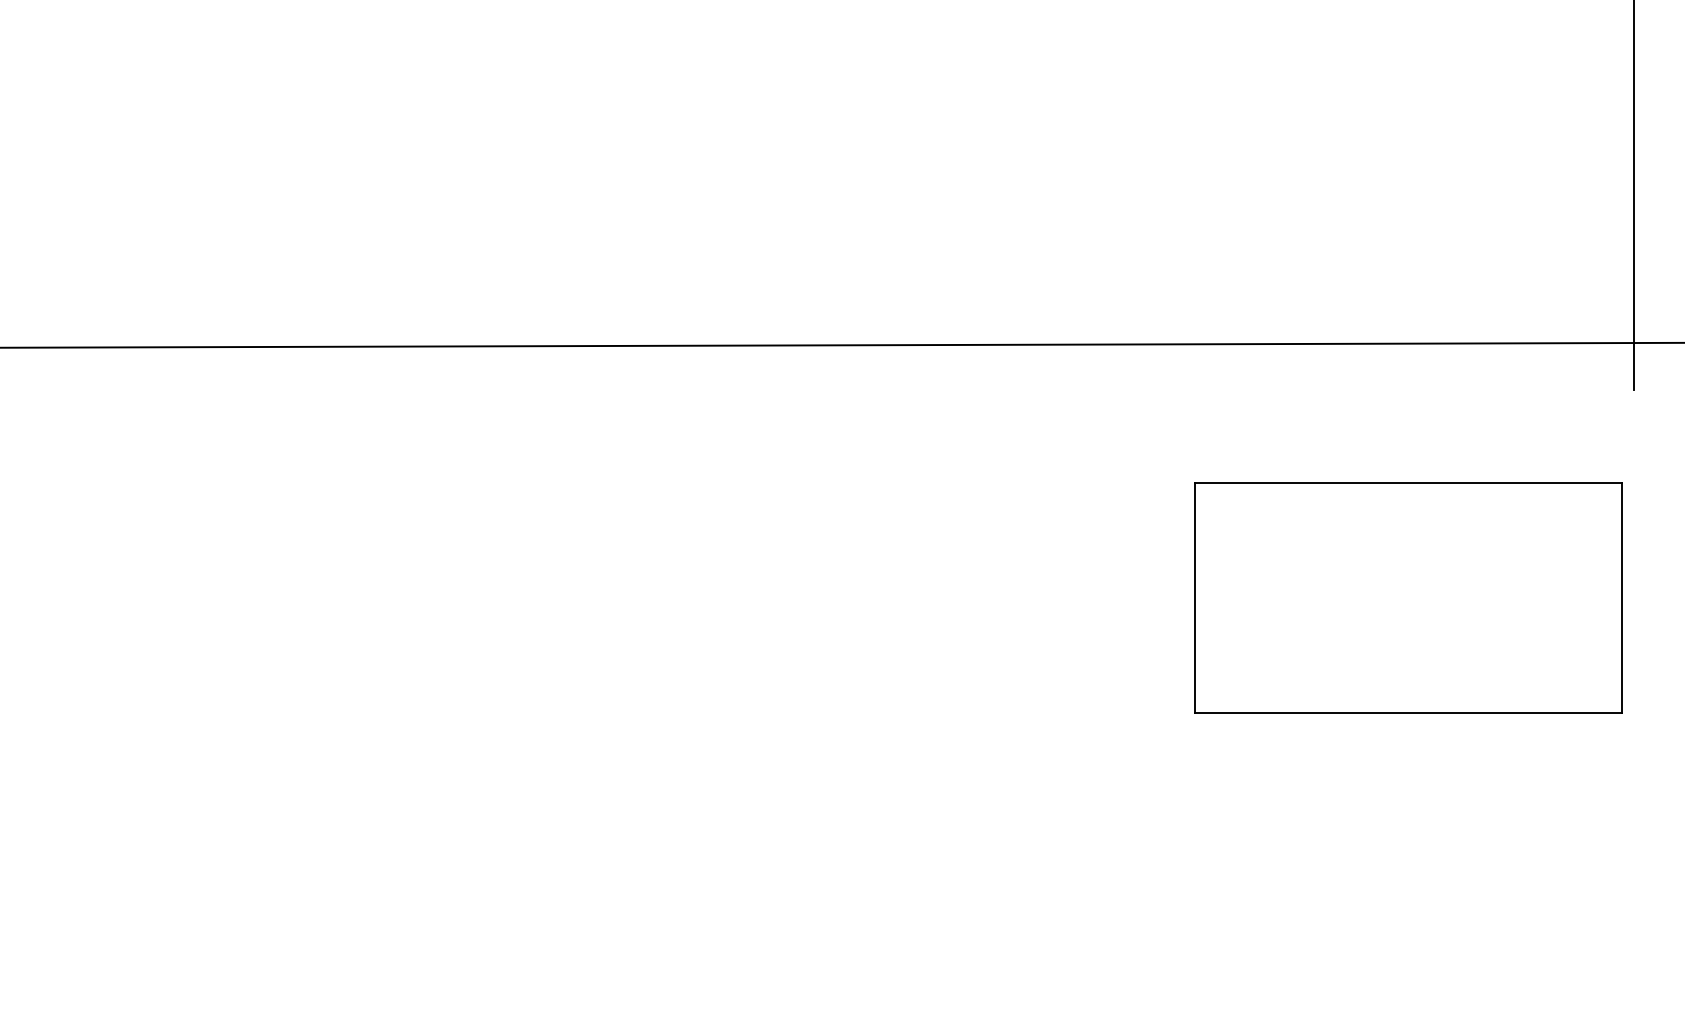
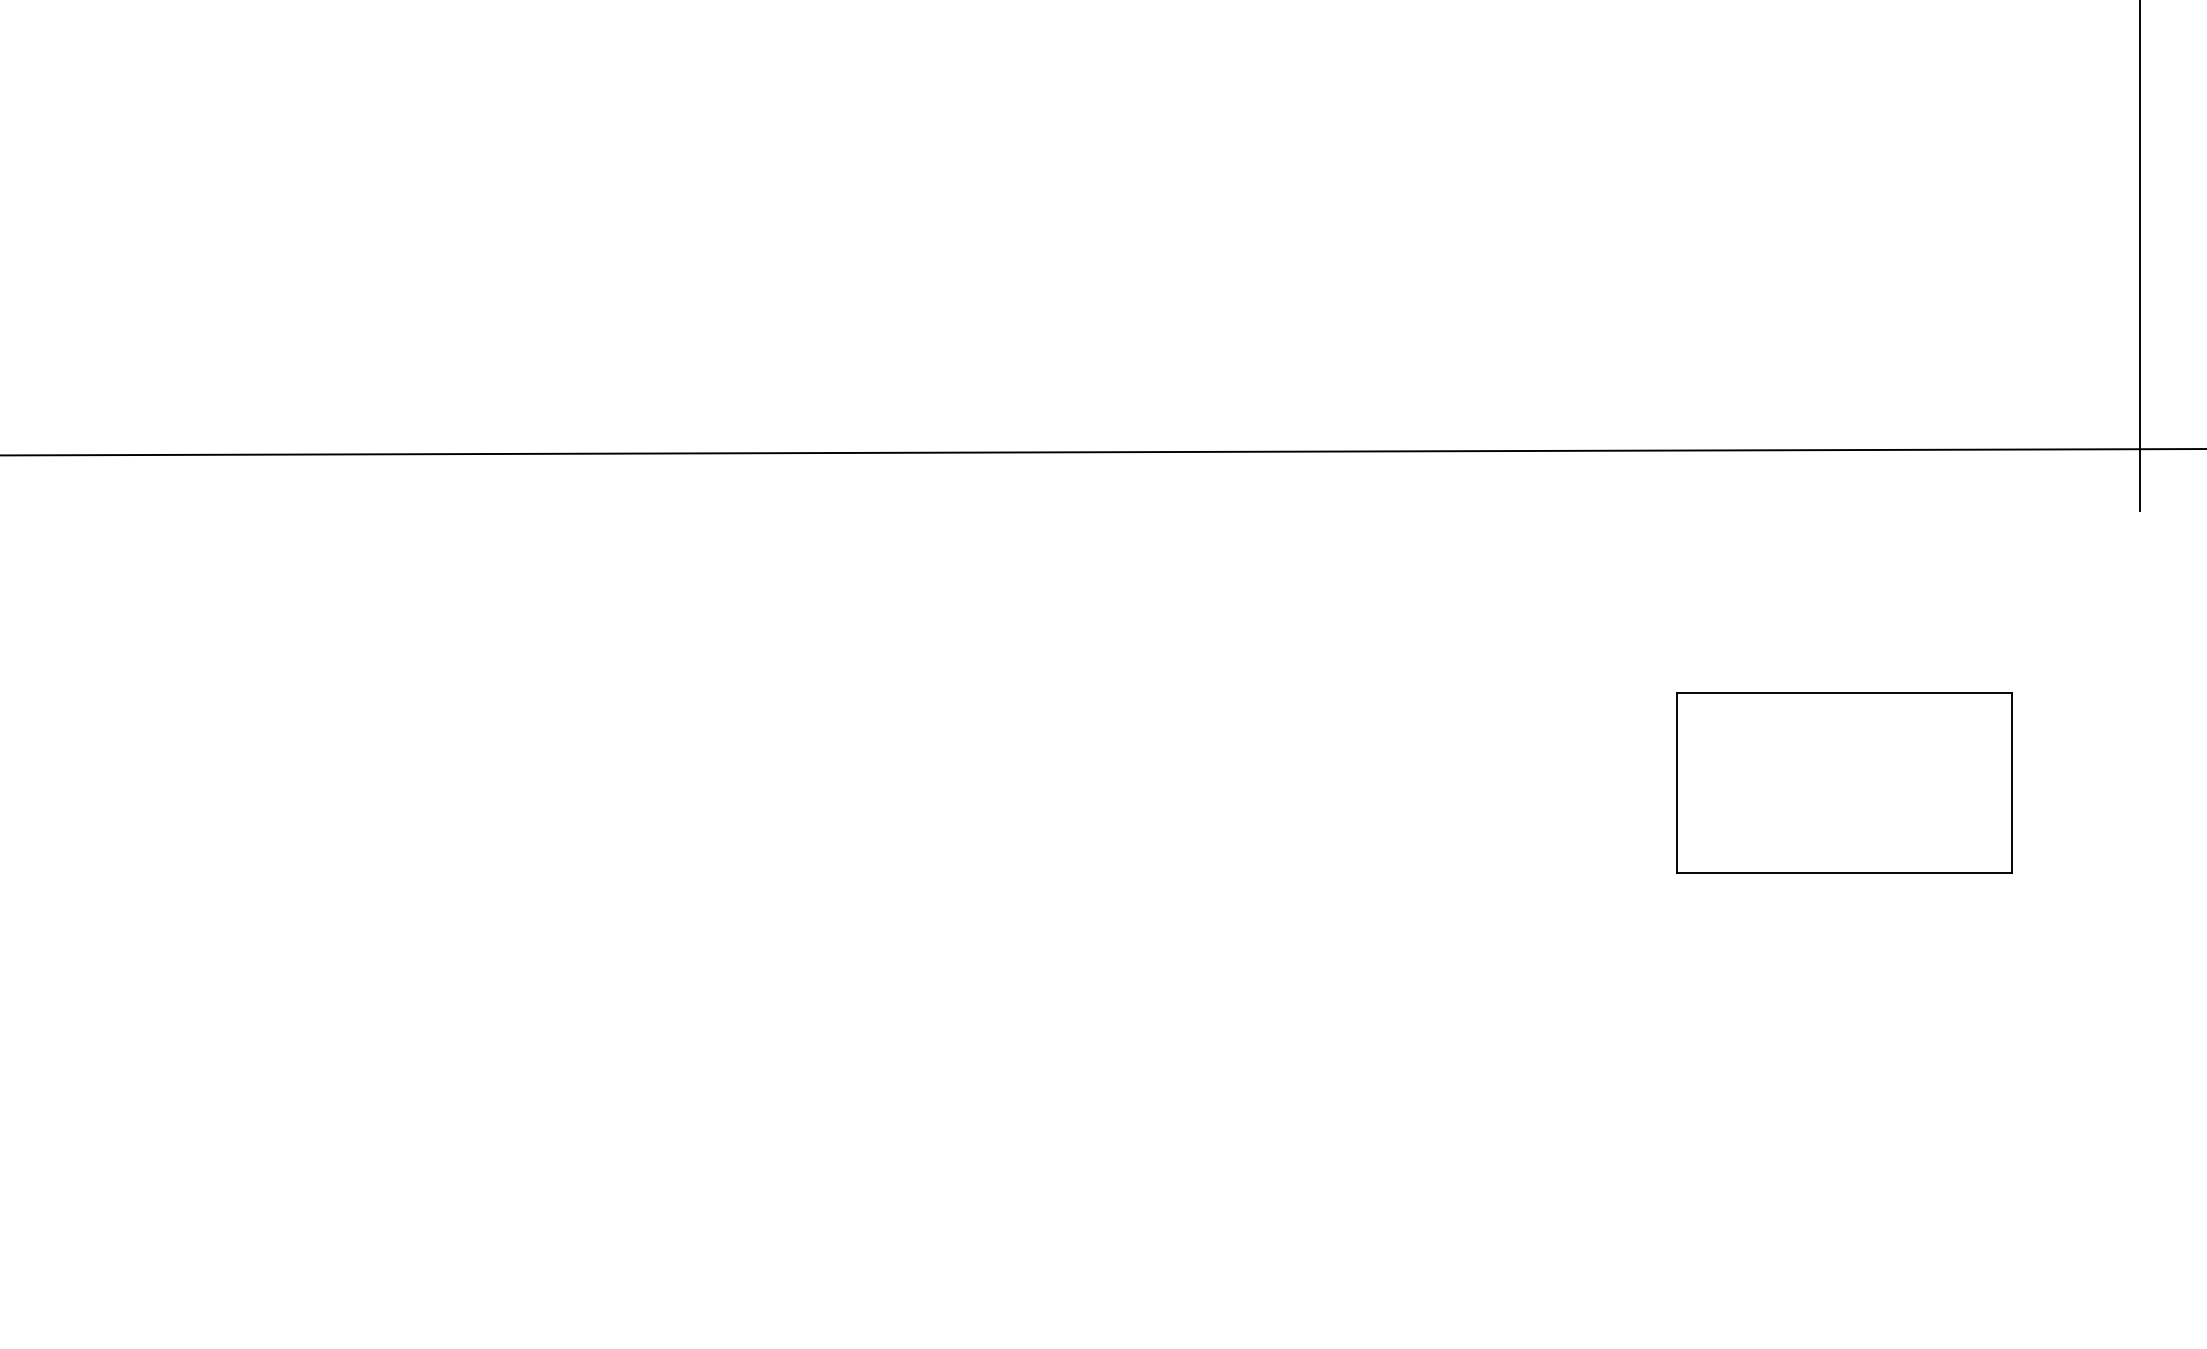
part: (1408, 597) -> (1844, 782), size x0.6

